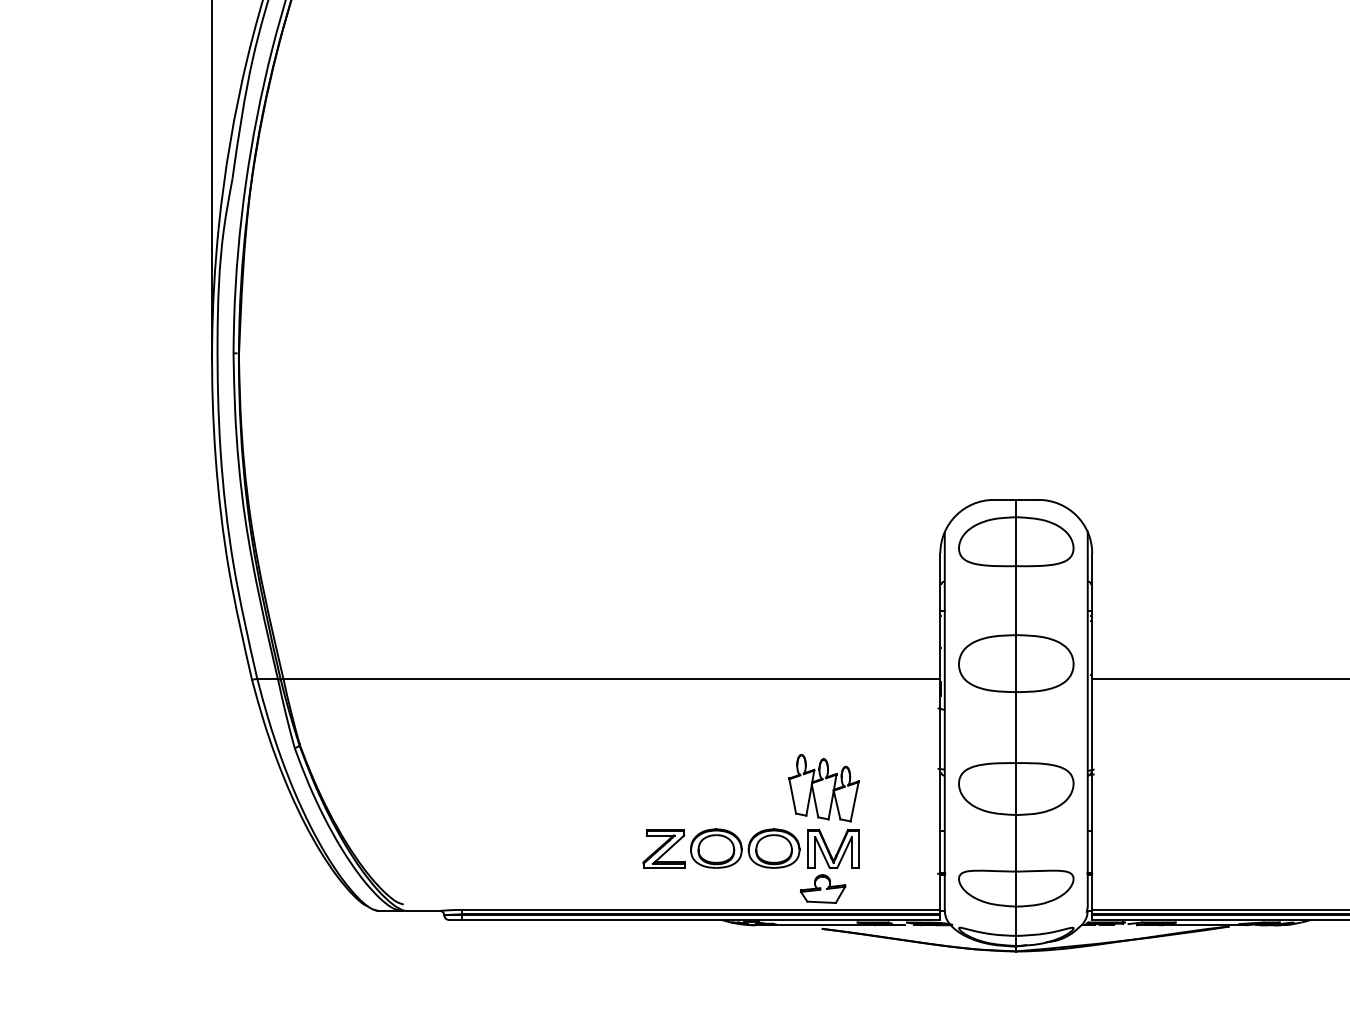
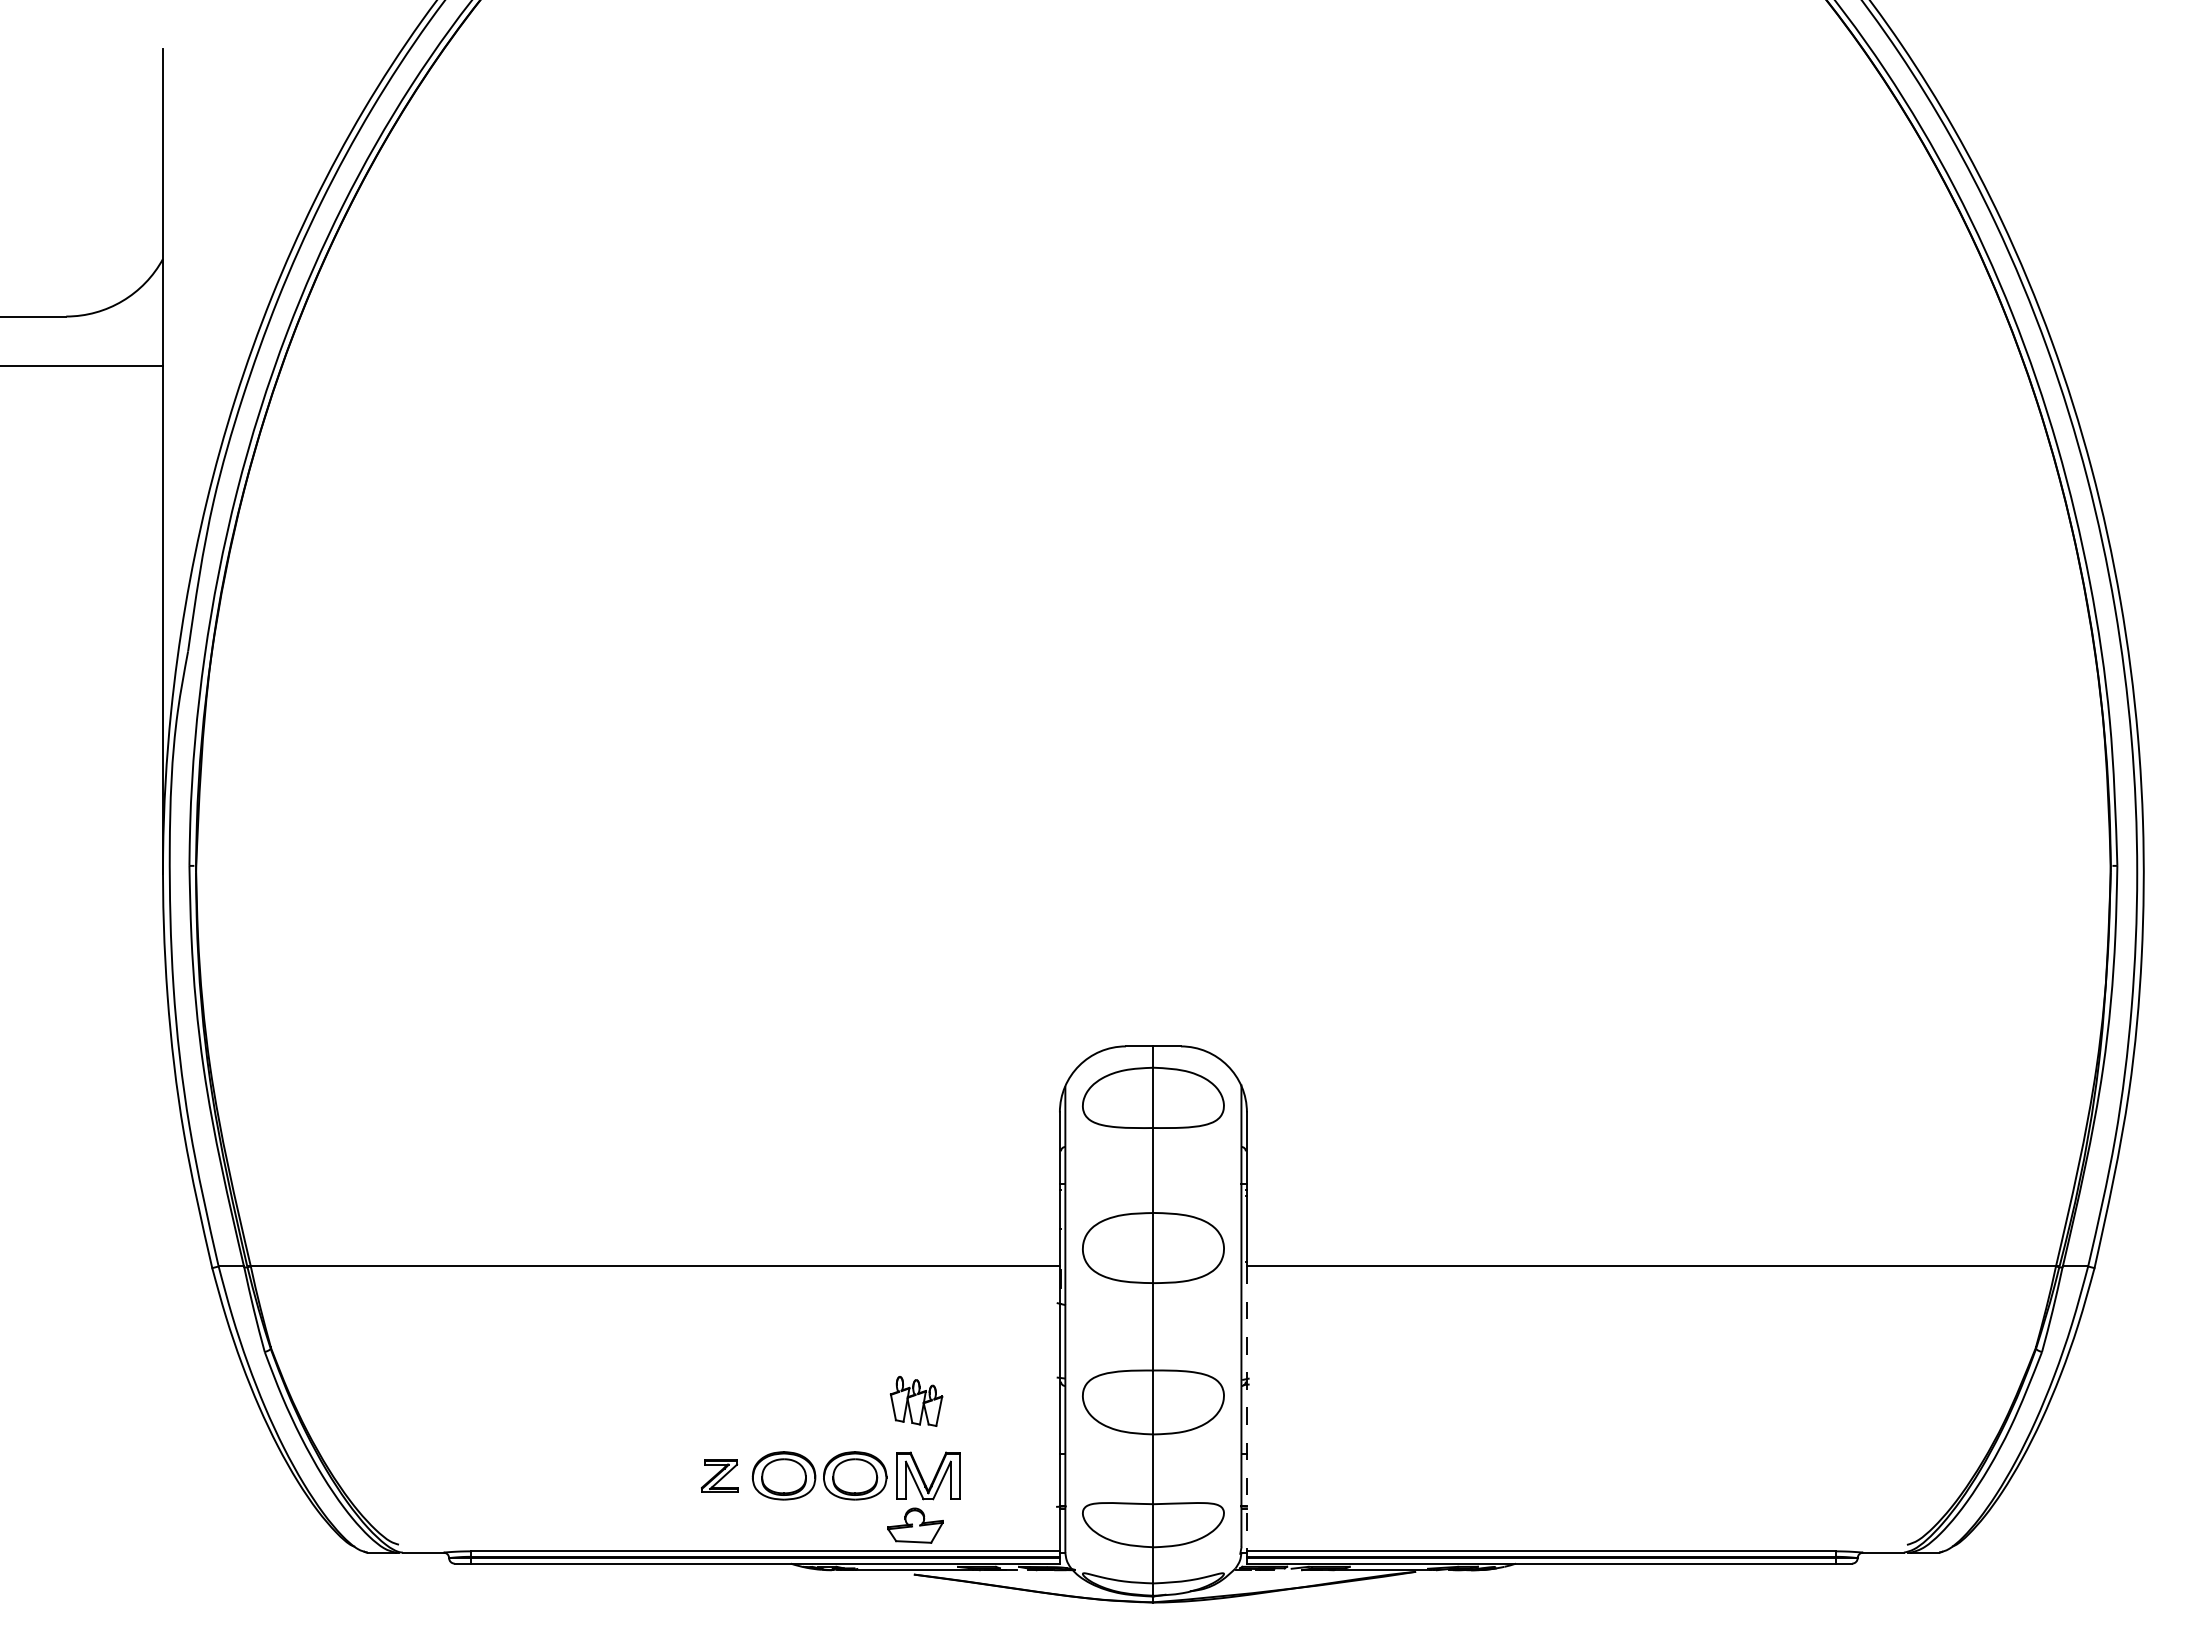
part: (823, 788) -> (916, 1401), size x0.6
line: (1091, 794) -> (1246, 1409), solid -> dashed
part: (663, 848) -> (719, 1475), size x0.7

